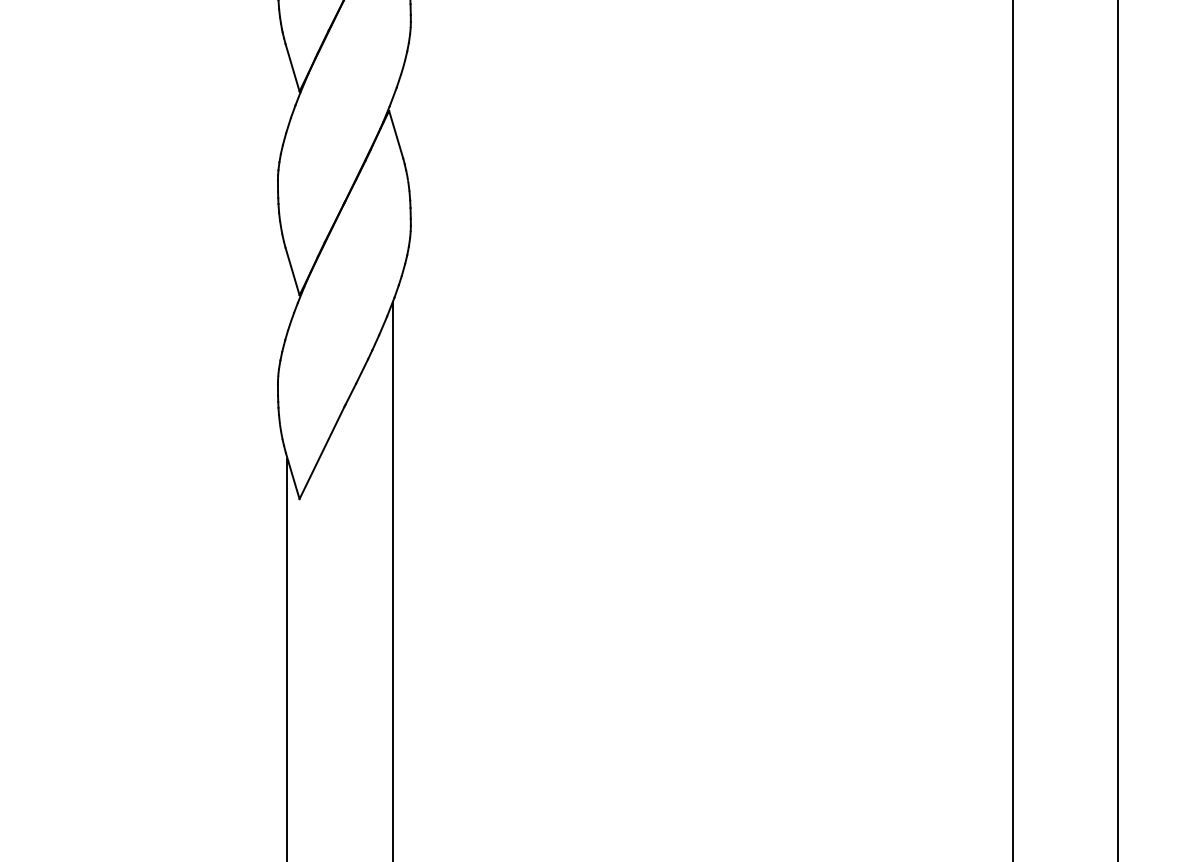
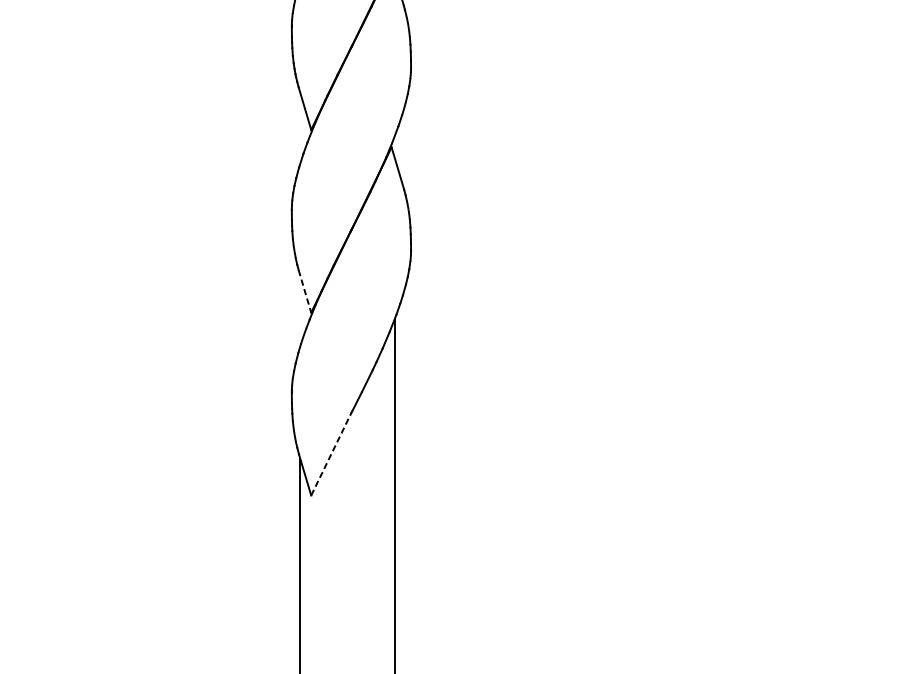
line: (292, 271) -> (304, 291), solid -> dashed
line: (322, 452) -> (331, 453), solid -> dashed

